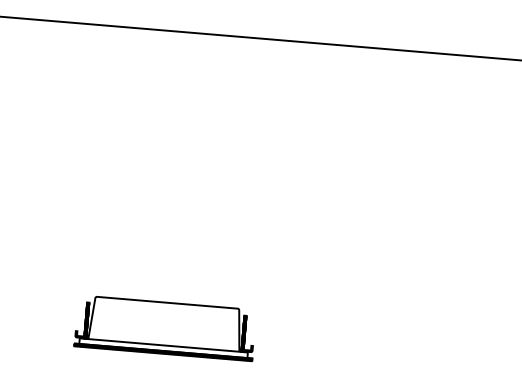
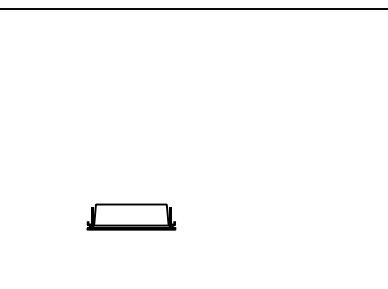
part: (165, 327) -> (131, 216), size x0.7

